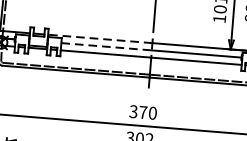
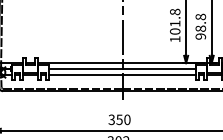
line: (99, 39) -> (79, 63), dashed -> solid
line: (106, 47) -> (85, 69), dashed -> solid
text: (143, 112) -> (119, 119), 370 -> 350

